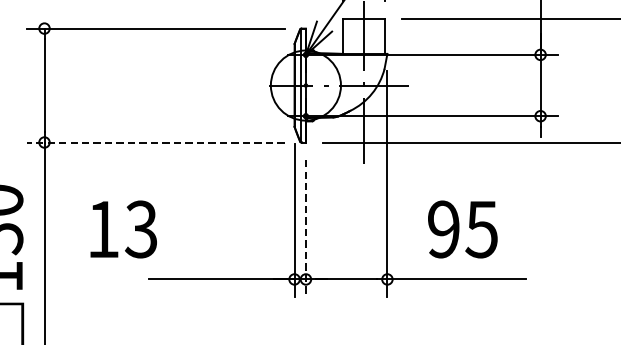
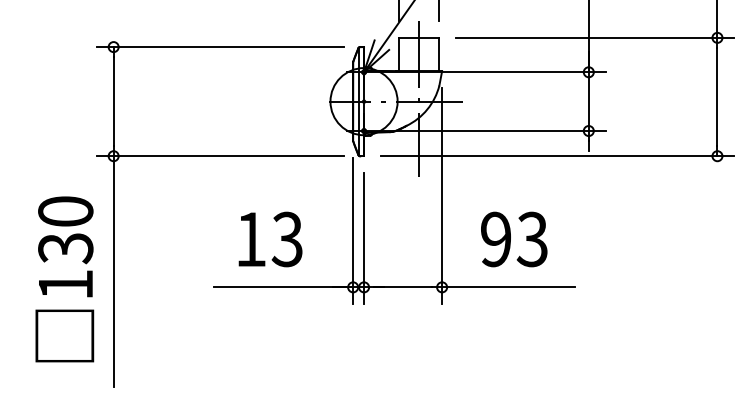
line: (155, 142) -> (219, 156), dashed -> solid
line: (306, 228) -> (364, 238), dashed -> solid
text: (480, 228) -> (531, 238), 95 -> 93
text: (123, 229) -> (270, 239), moved

